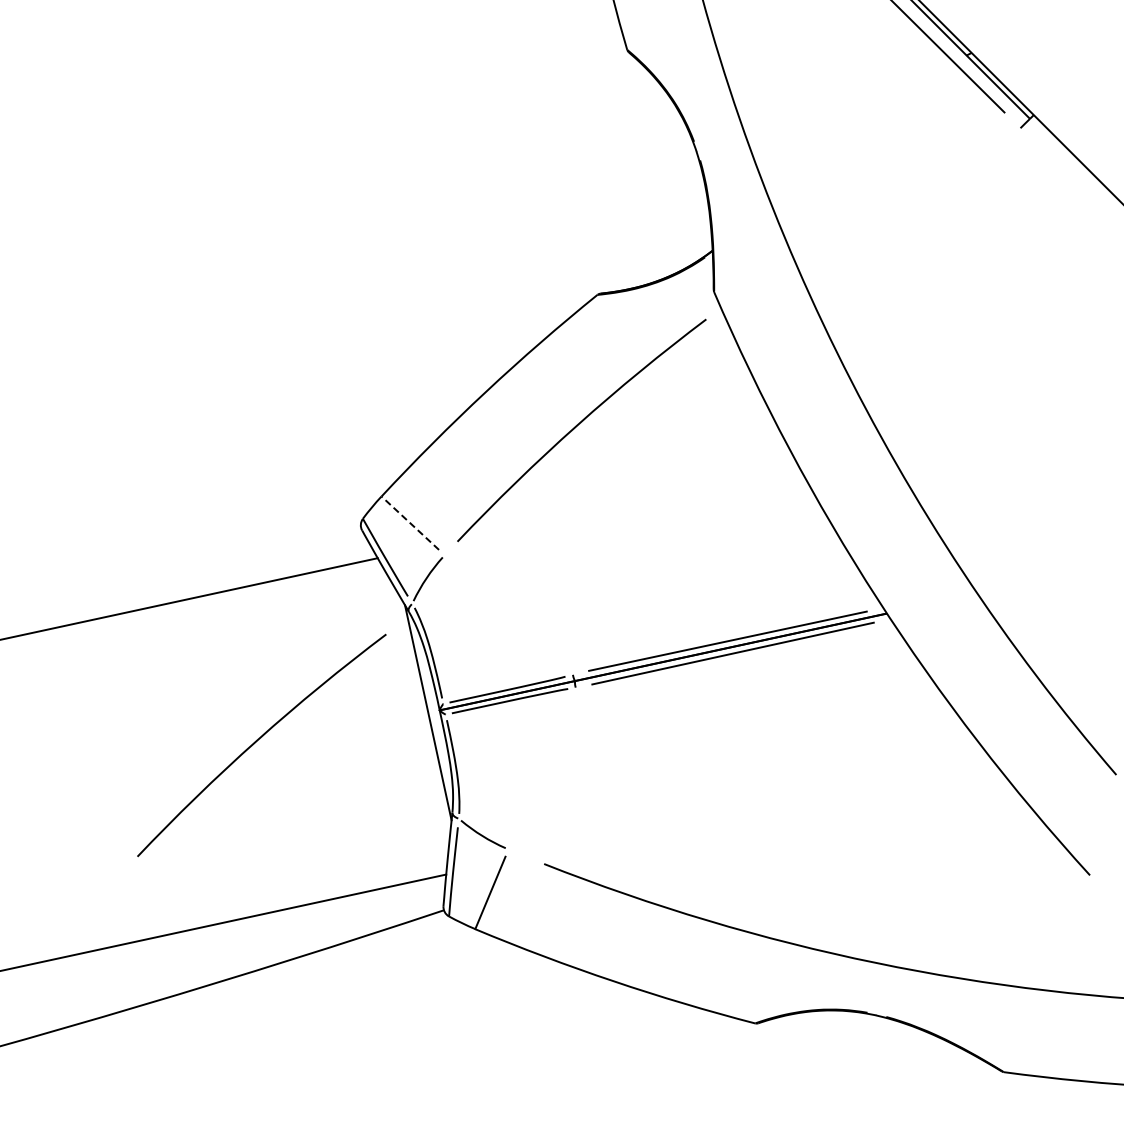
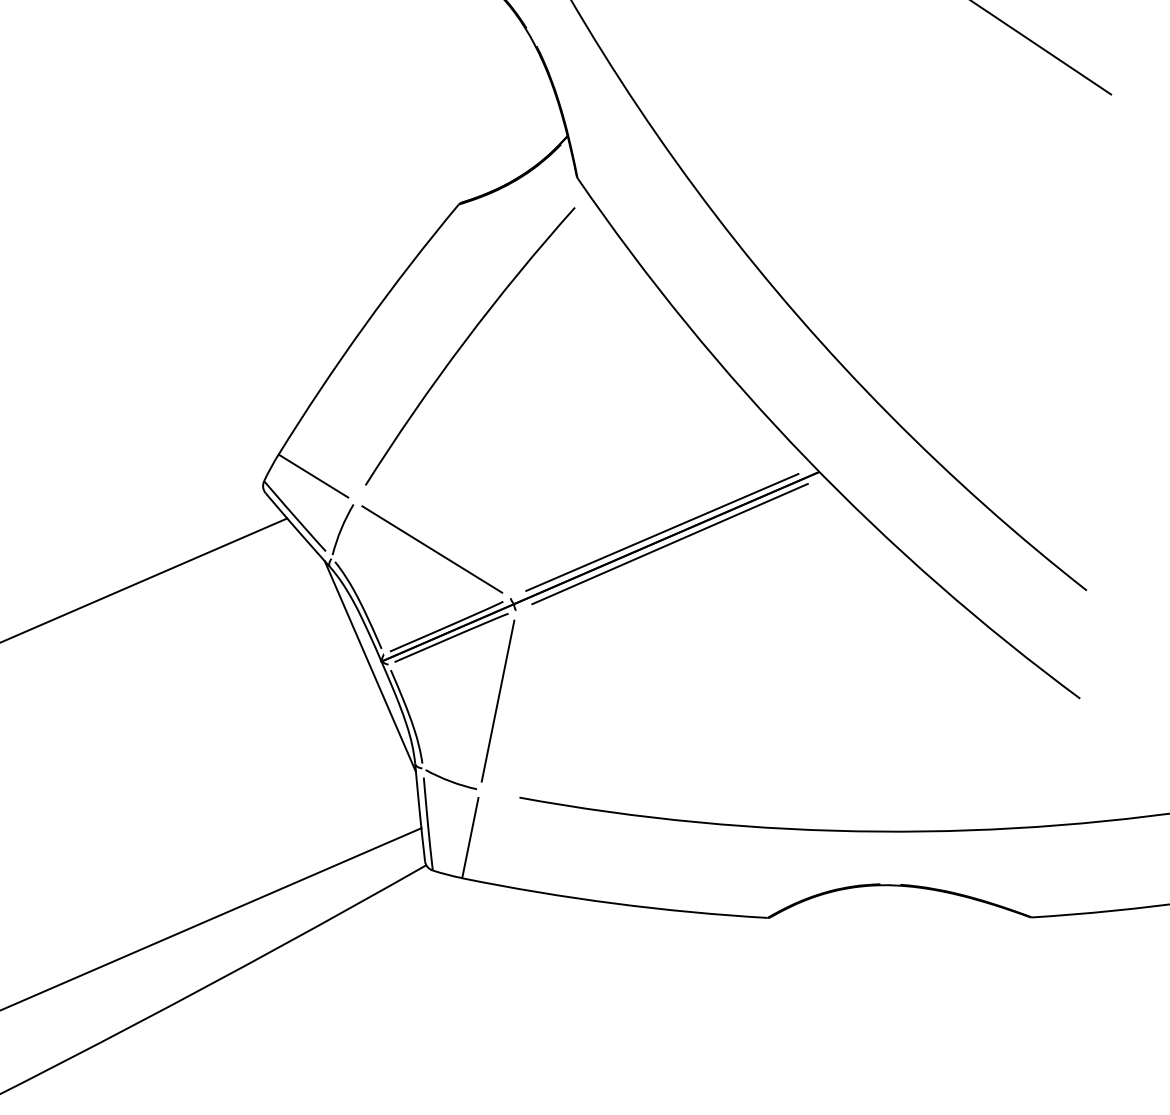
line: (410, 522) -> (313, 475), dashed -> solid
line: (508, 614) -> (432, 549), added
arc: (257, 741) -> (201, 730), removed
line: (541, 768) -> (497, 700), added

